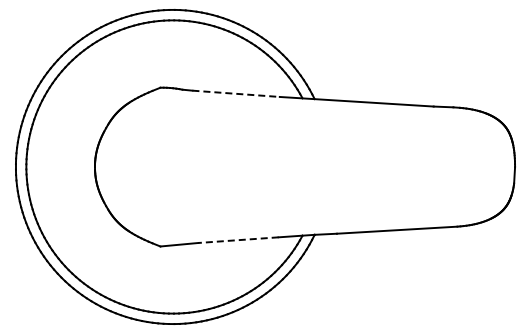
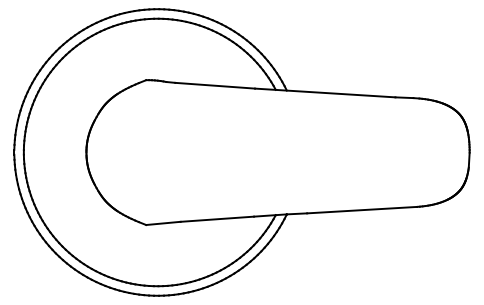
line: (236, 93) -> (215, 85), dashed -> solid
line: (237, 240) -> (216, 219), dashed -> solid

